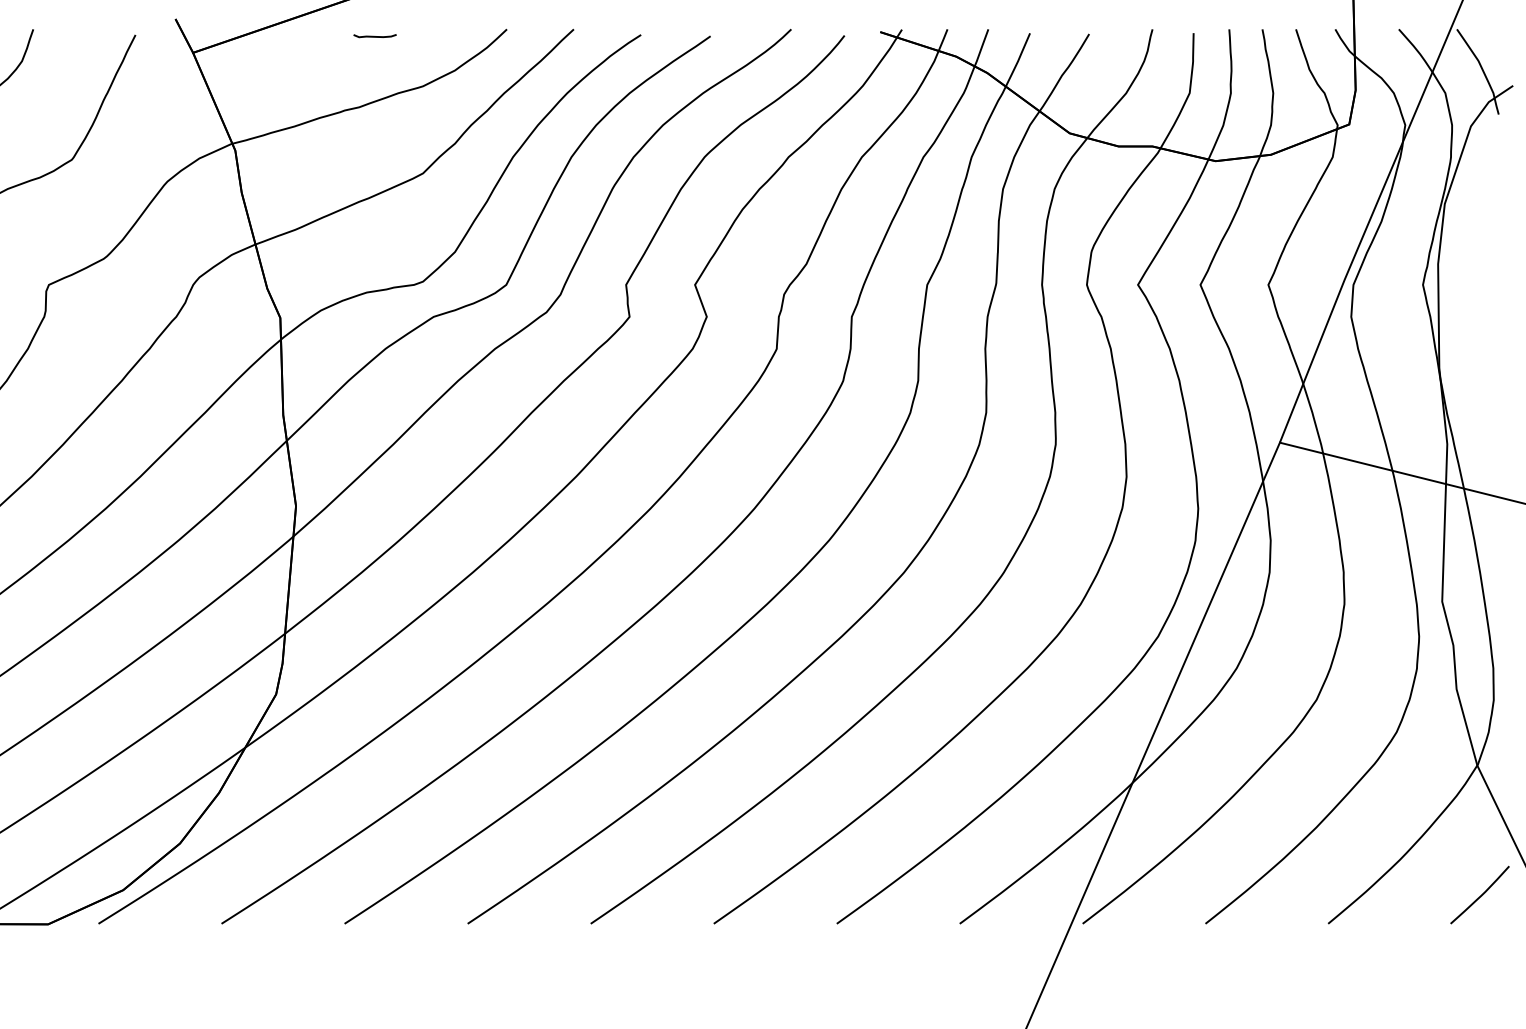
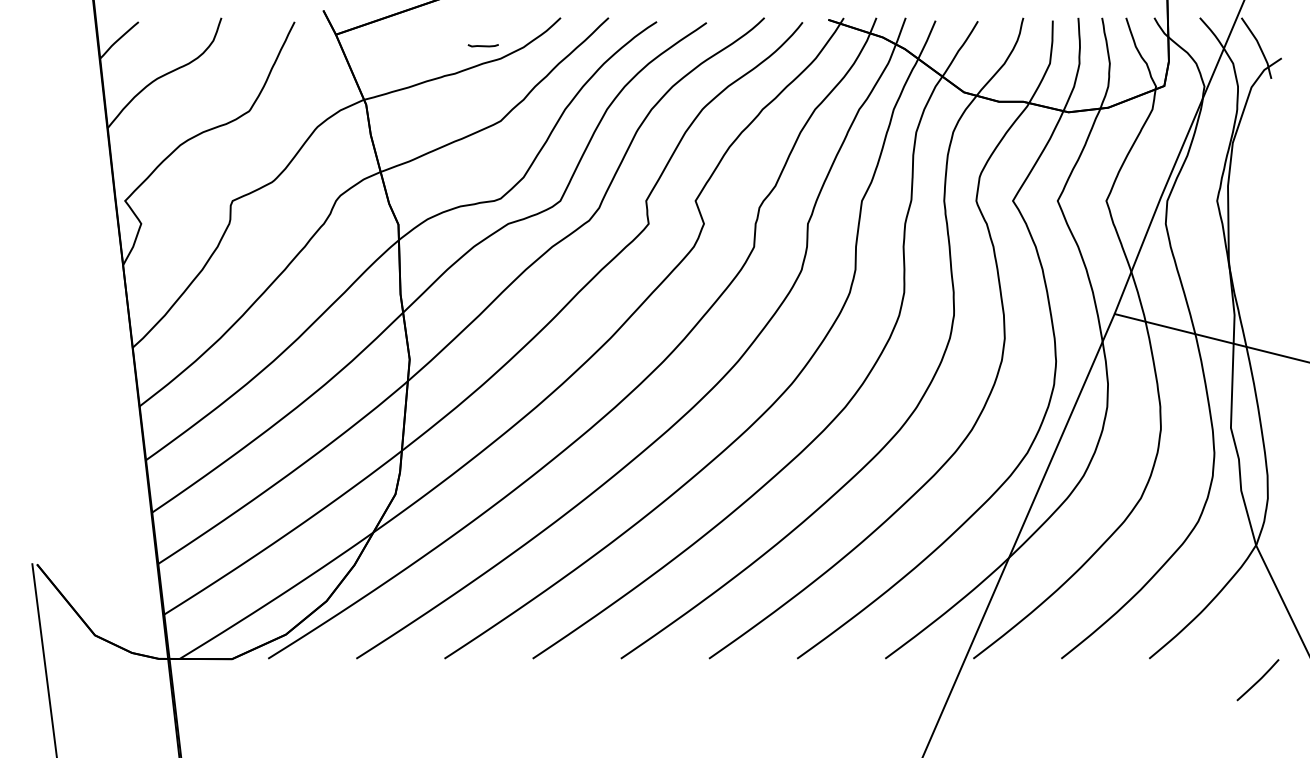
line: (373, 35) -> (482, 45), moved
line: (1479, 895) -> (1257, 680), moved

